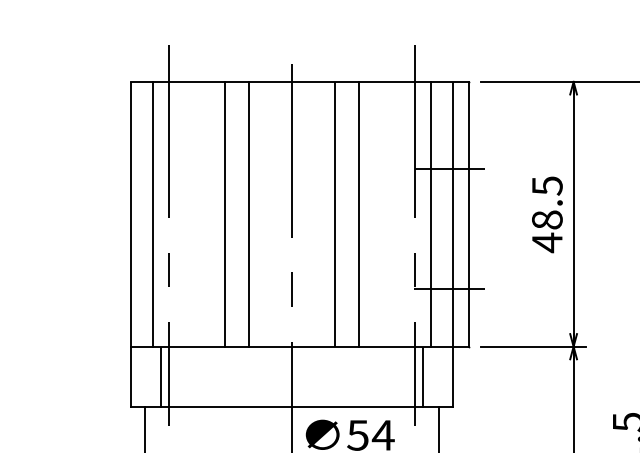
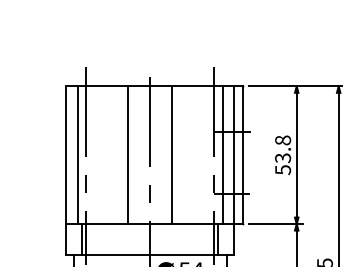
line: (225, 214) -> (115, 155), removed
line: (357, 214) -> (184, 155), removed
text: (548, 214) -> (283, 155), 48.5 -> 53.8

